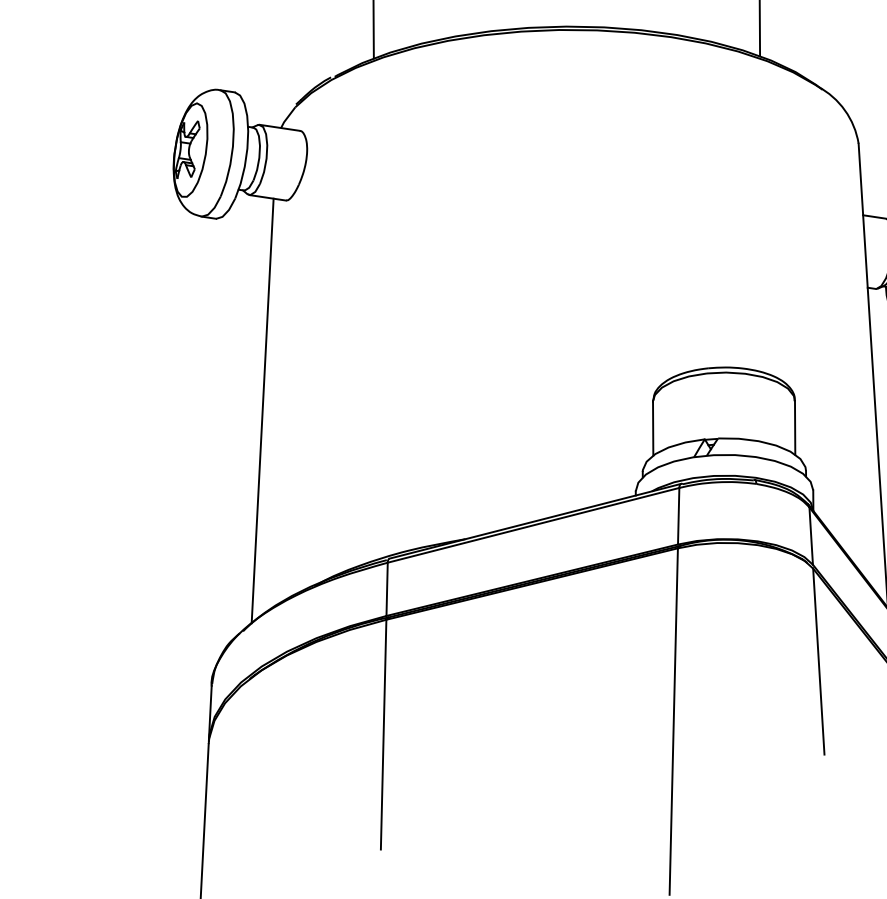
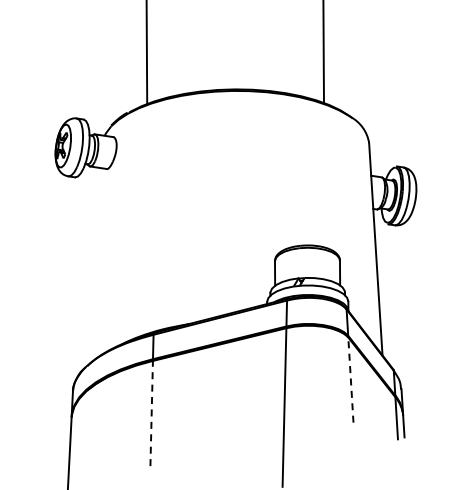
line: (263, 411) -> (96, 265), removed
line: (817, 662) -> (350, 380), solid -> dashed
line: (383, 734) -> (151, 413), solid -> dashed

